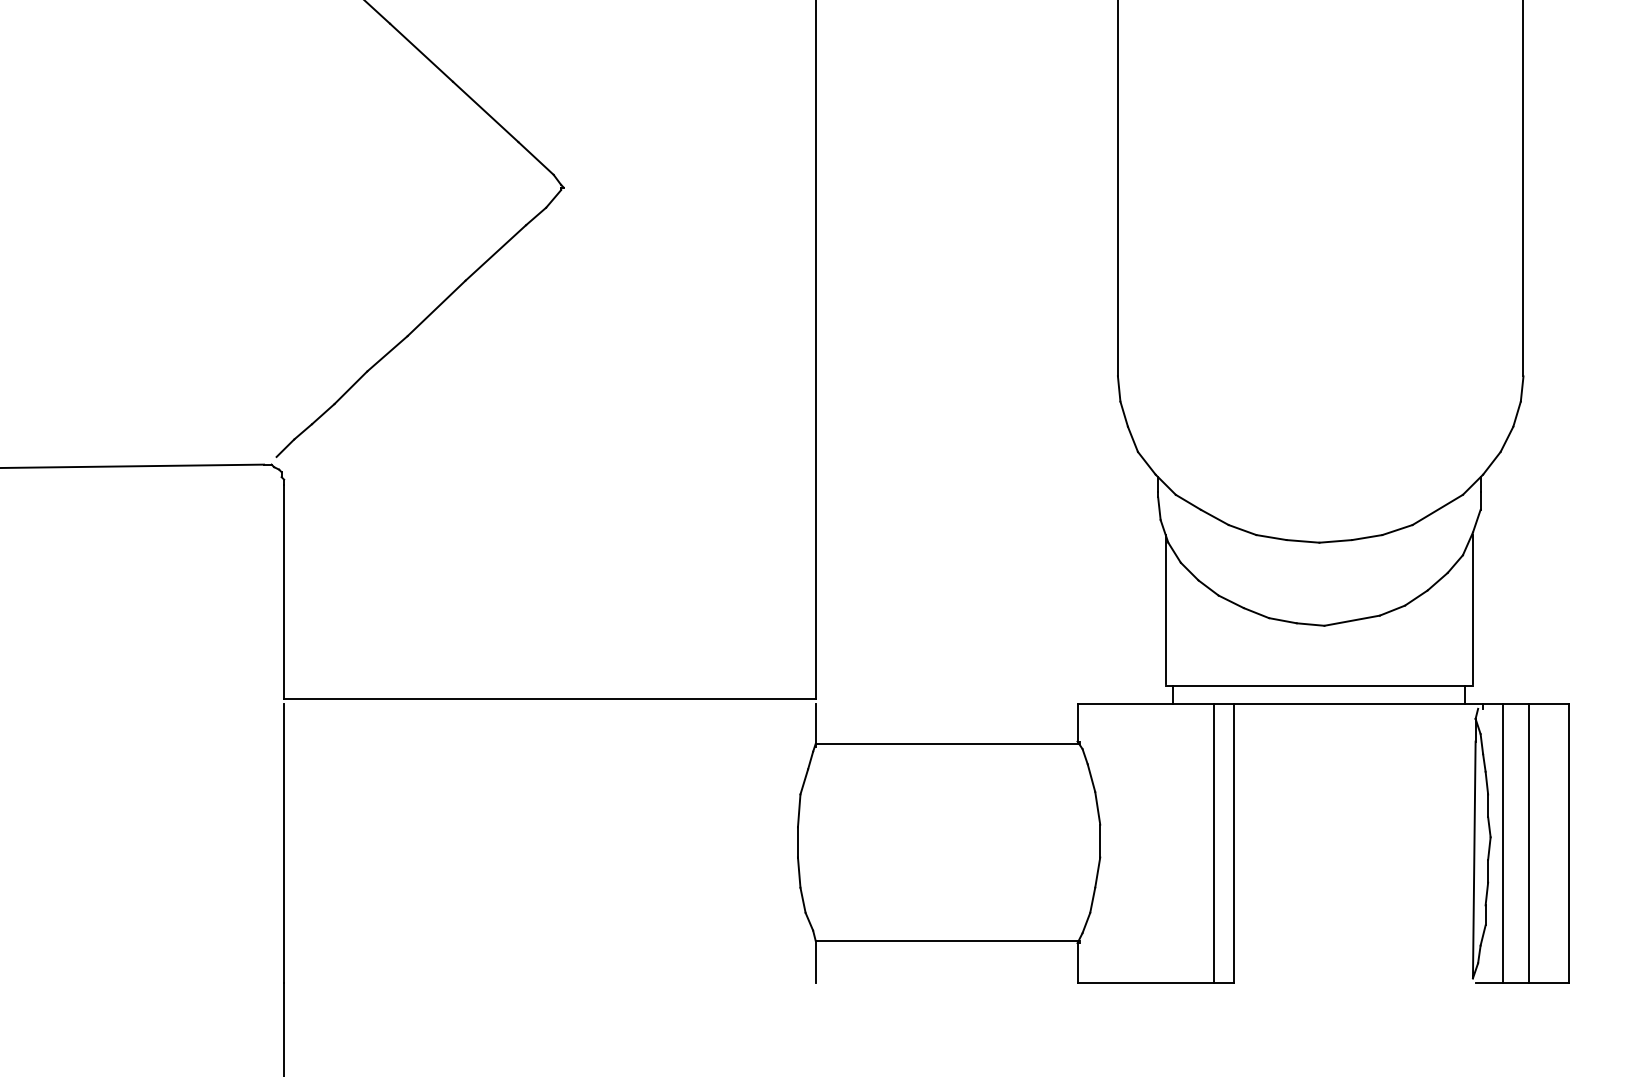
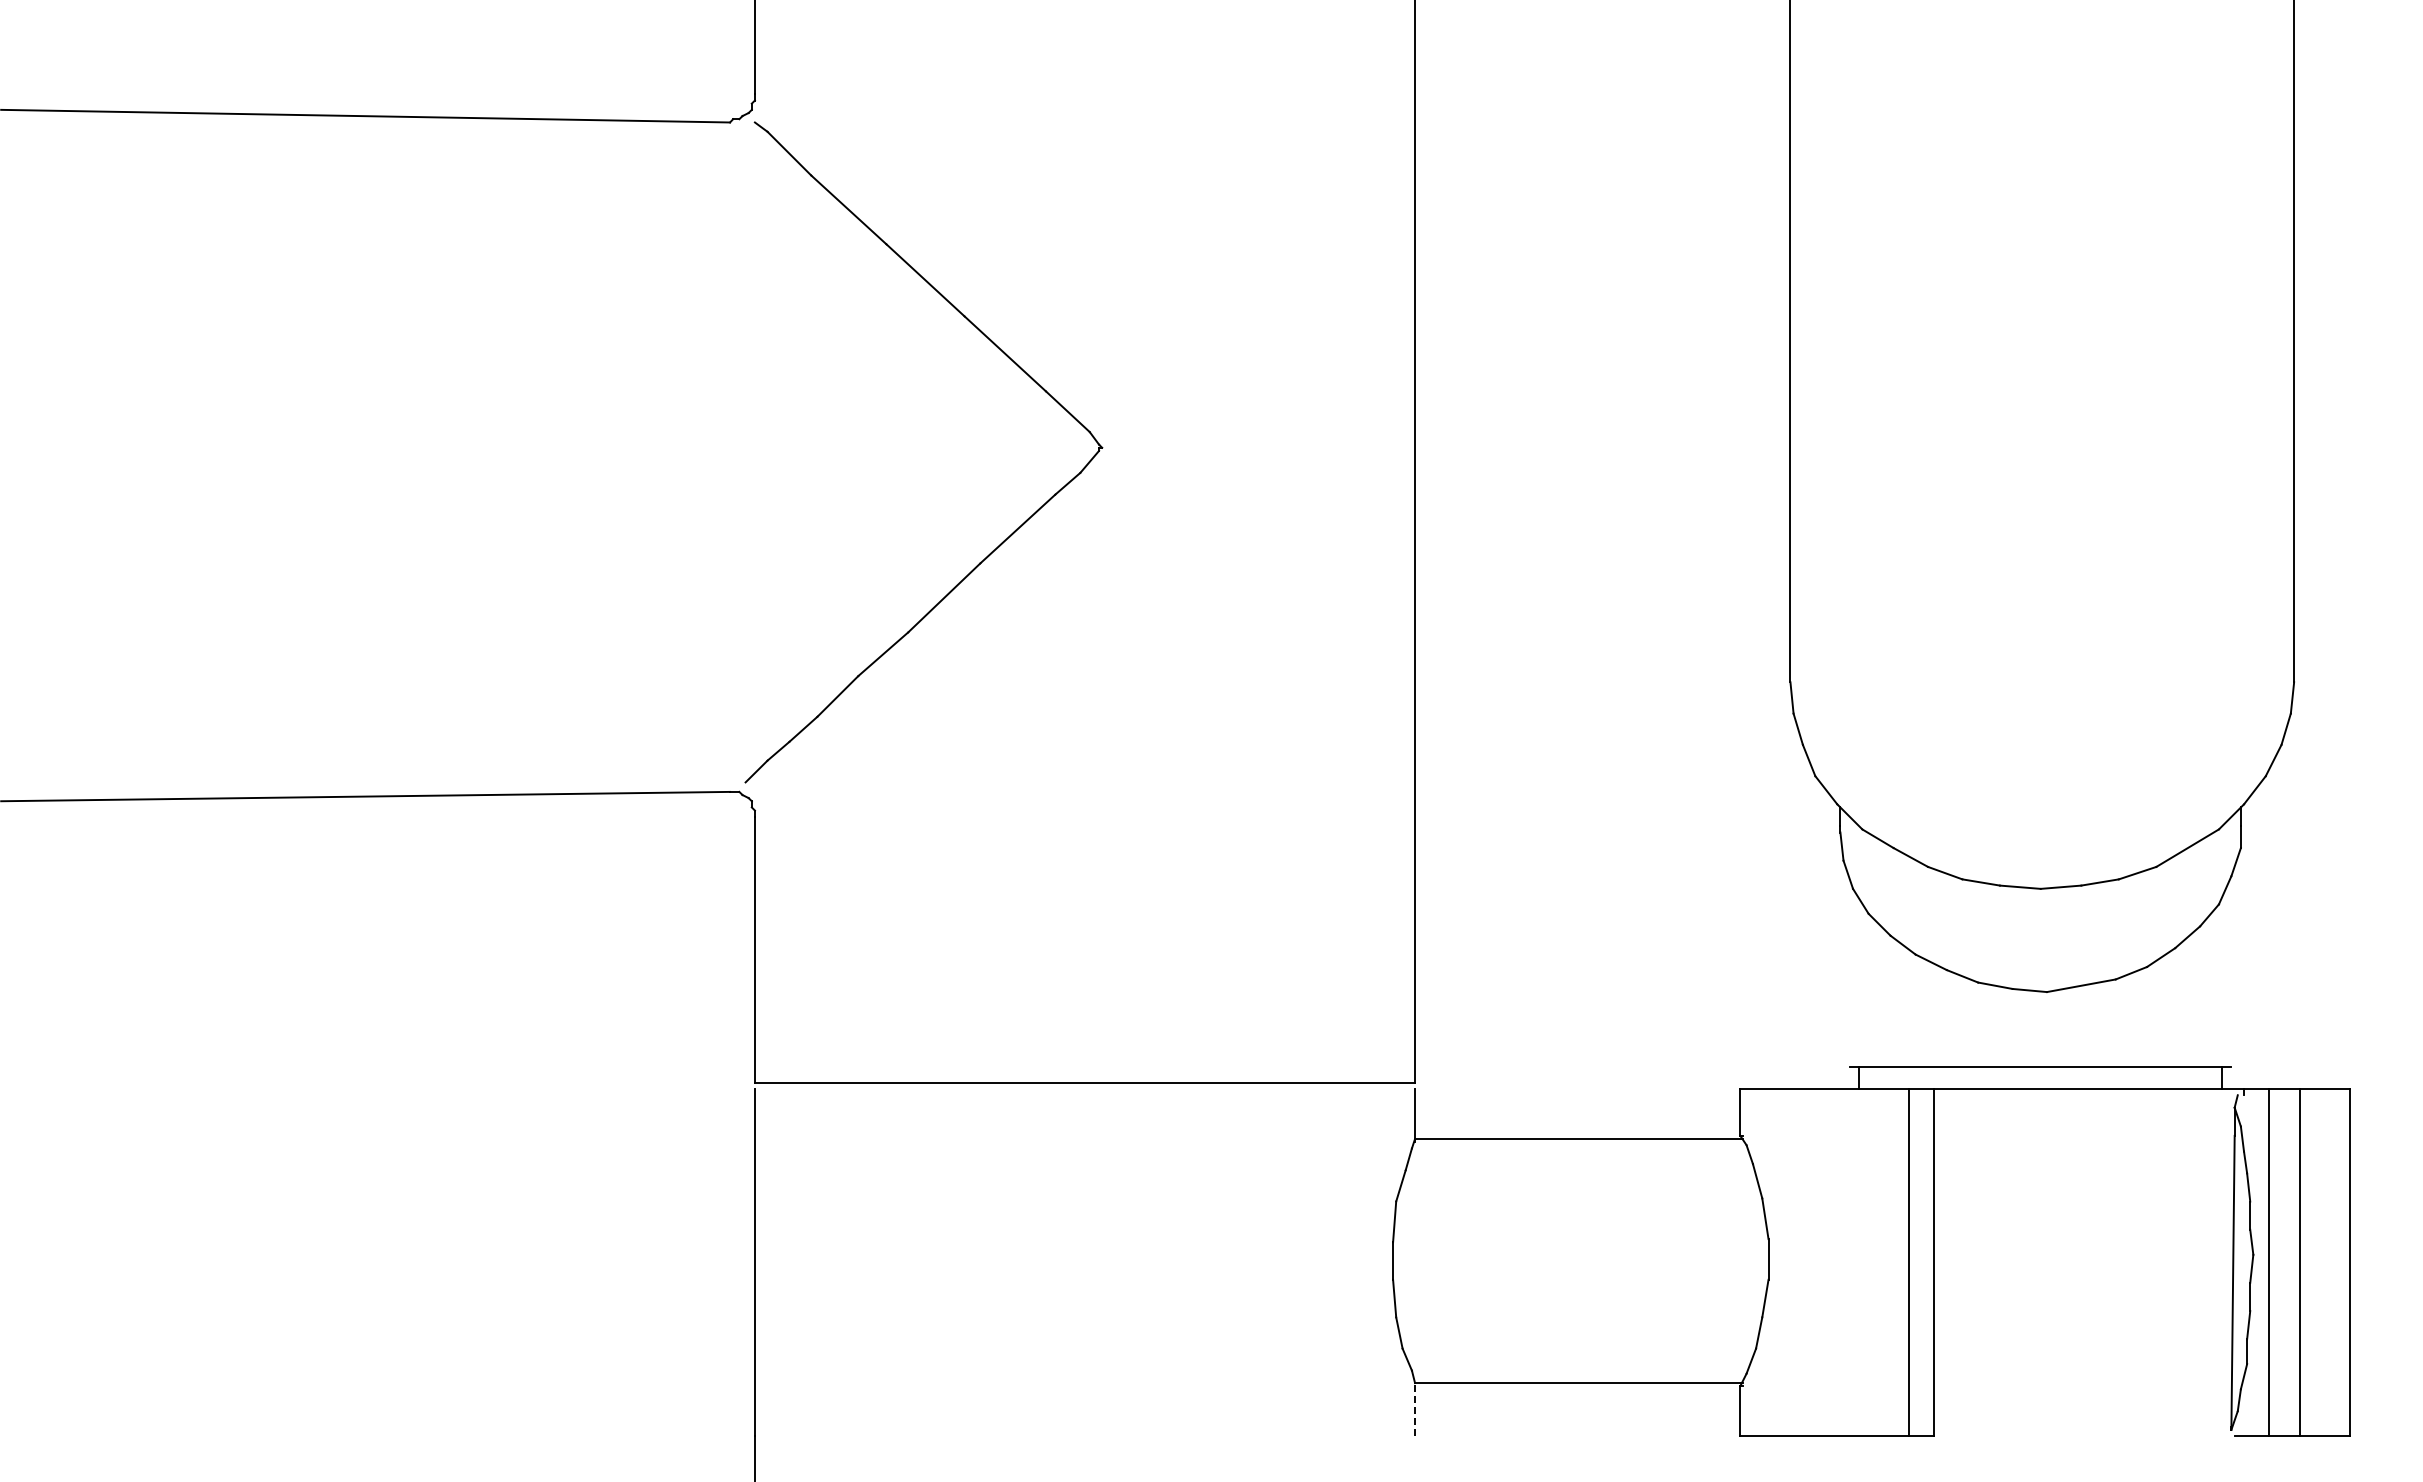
line: (1165, 609) -> (1849, 971), removed
line: (1473, 609) -> (2231, 971), removed
line: (816, 961) -> (1415, 1409), solid -> dashed

